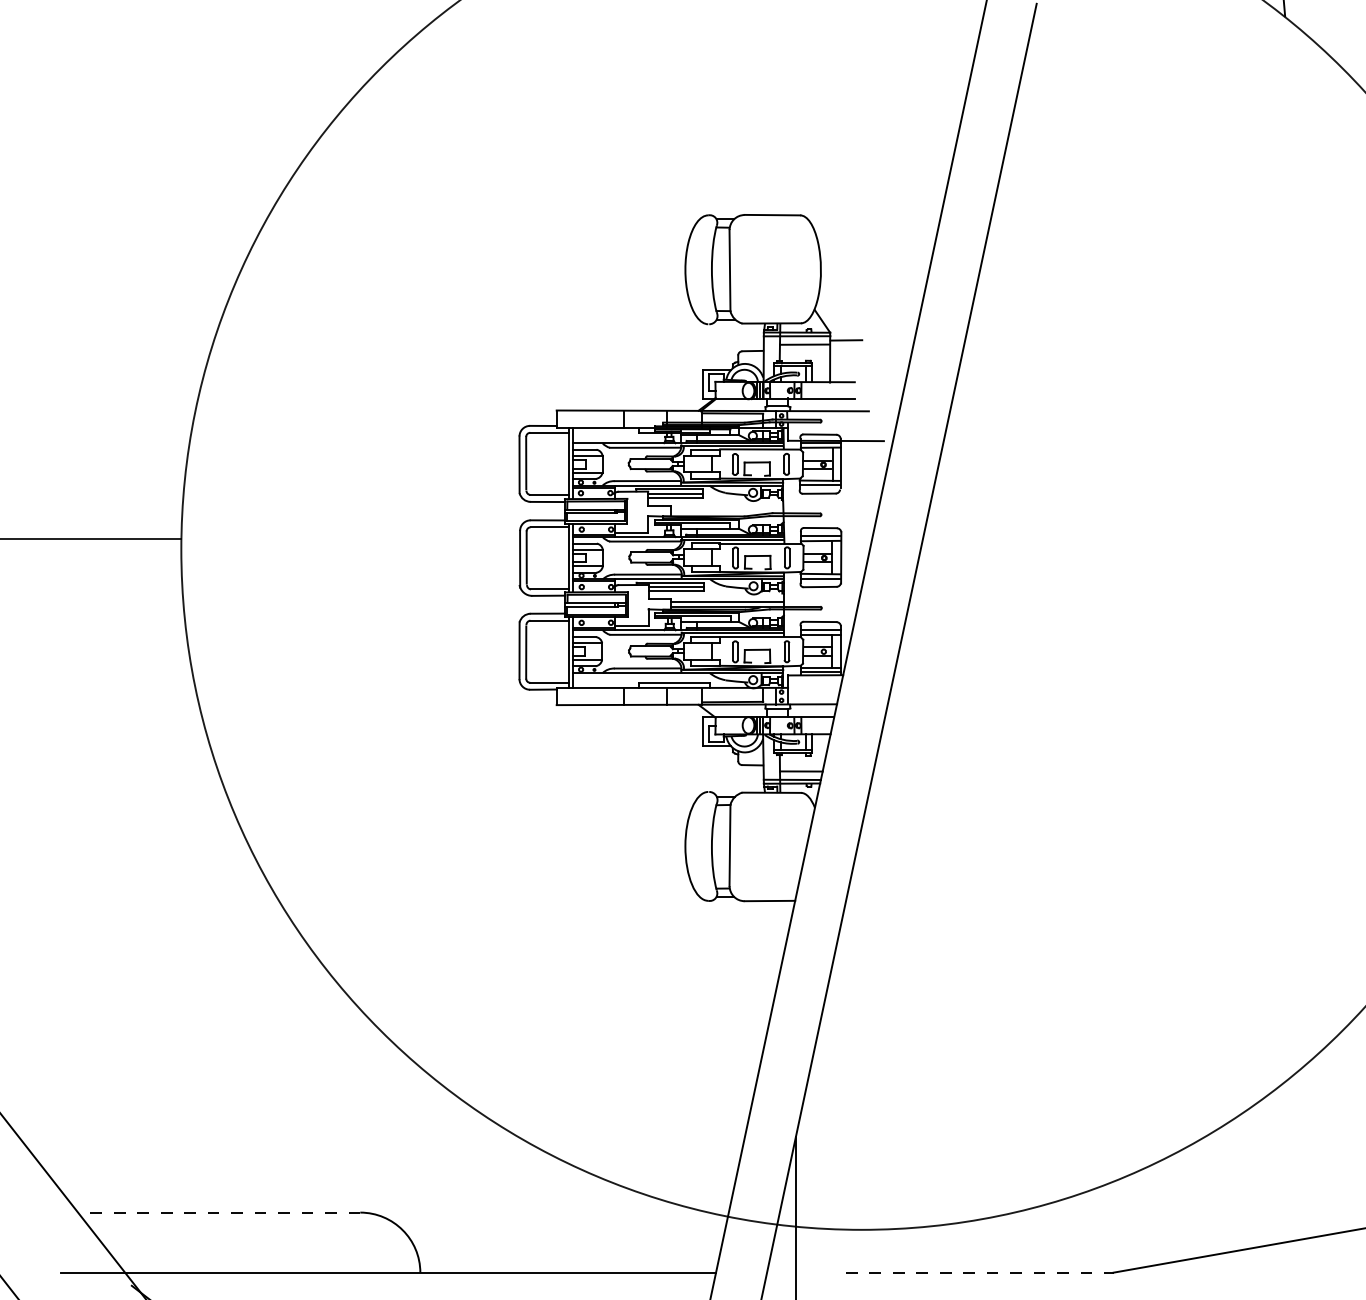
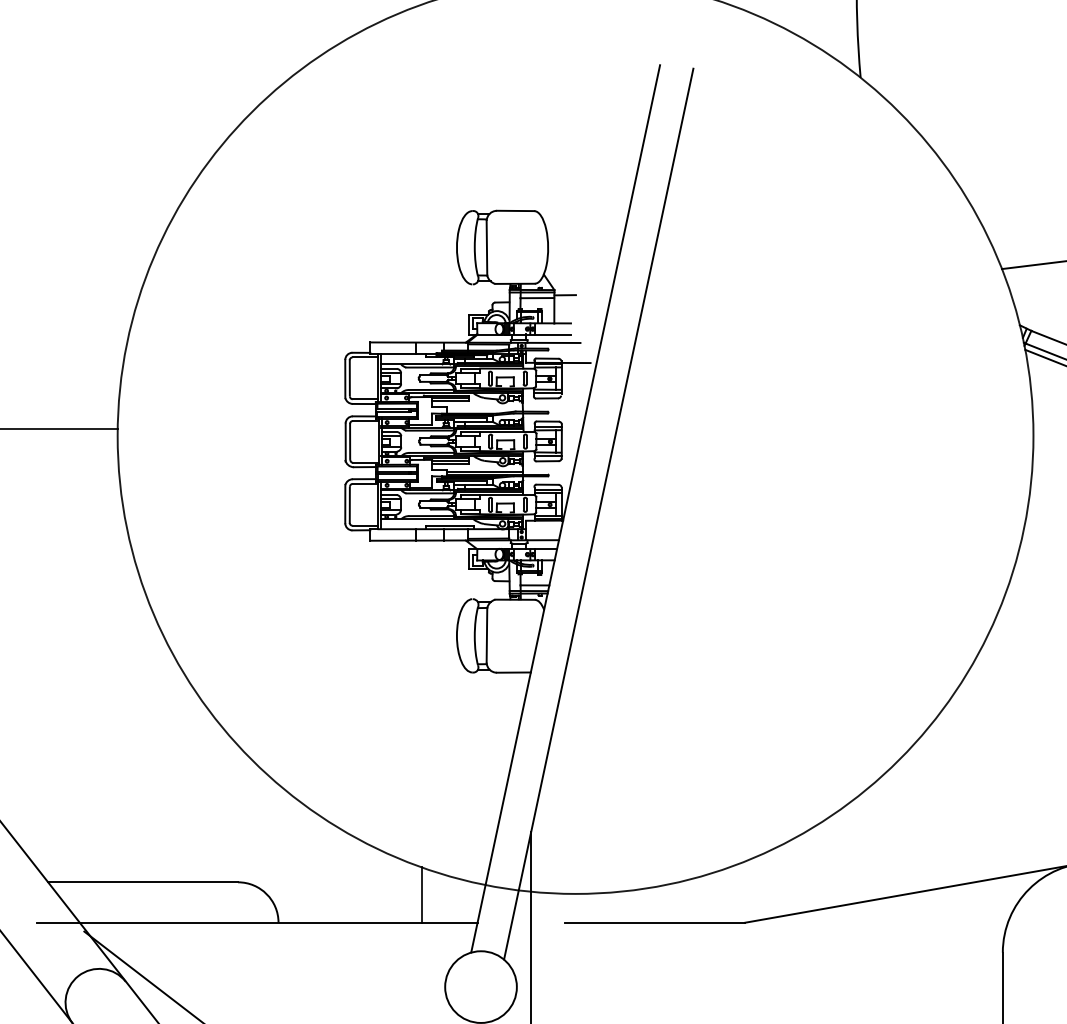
line: (219, 1212) -> (143, 882), dashed -> solid
line: (632, 1230) -> (421, 894), added
line: (980, 1272) -> (655, 922), dashed -> solid

